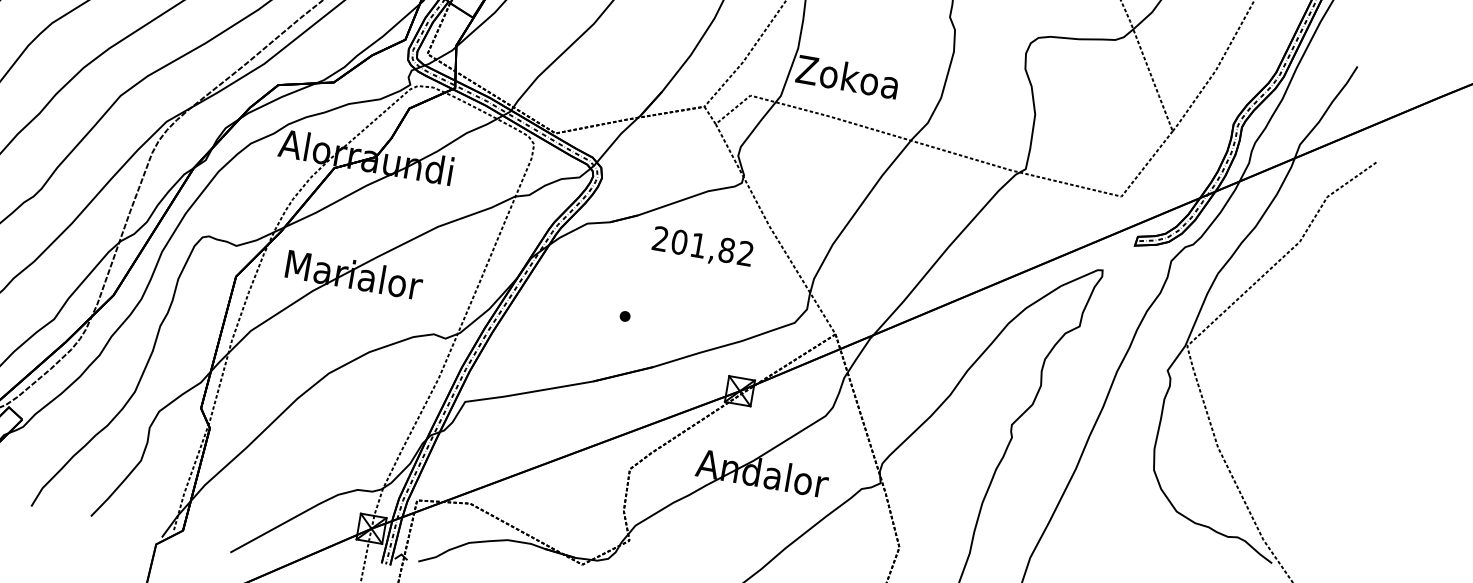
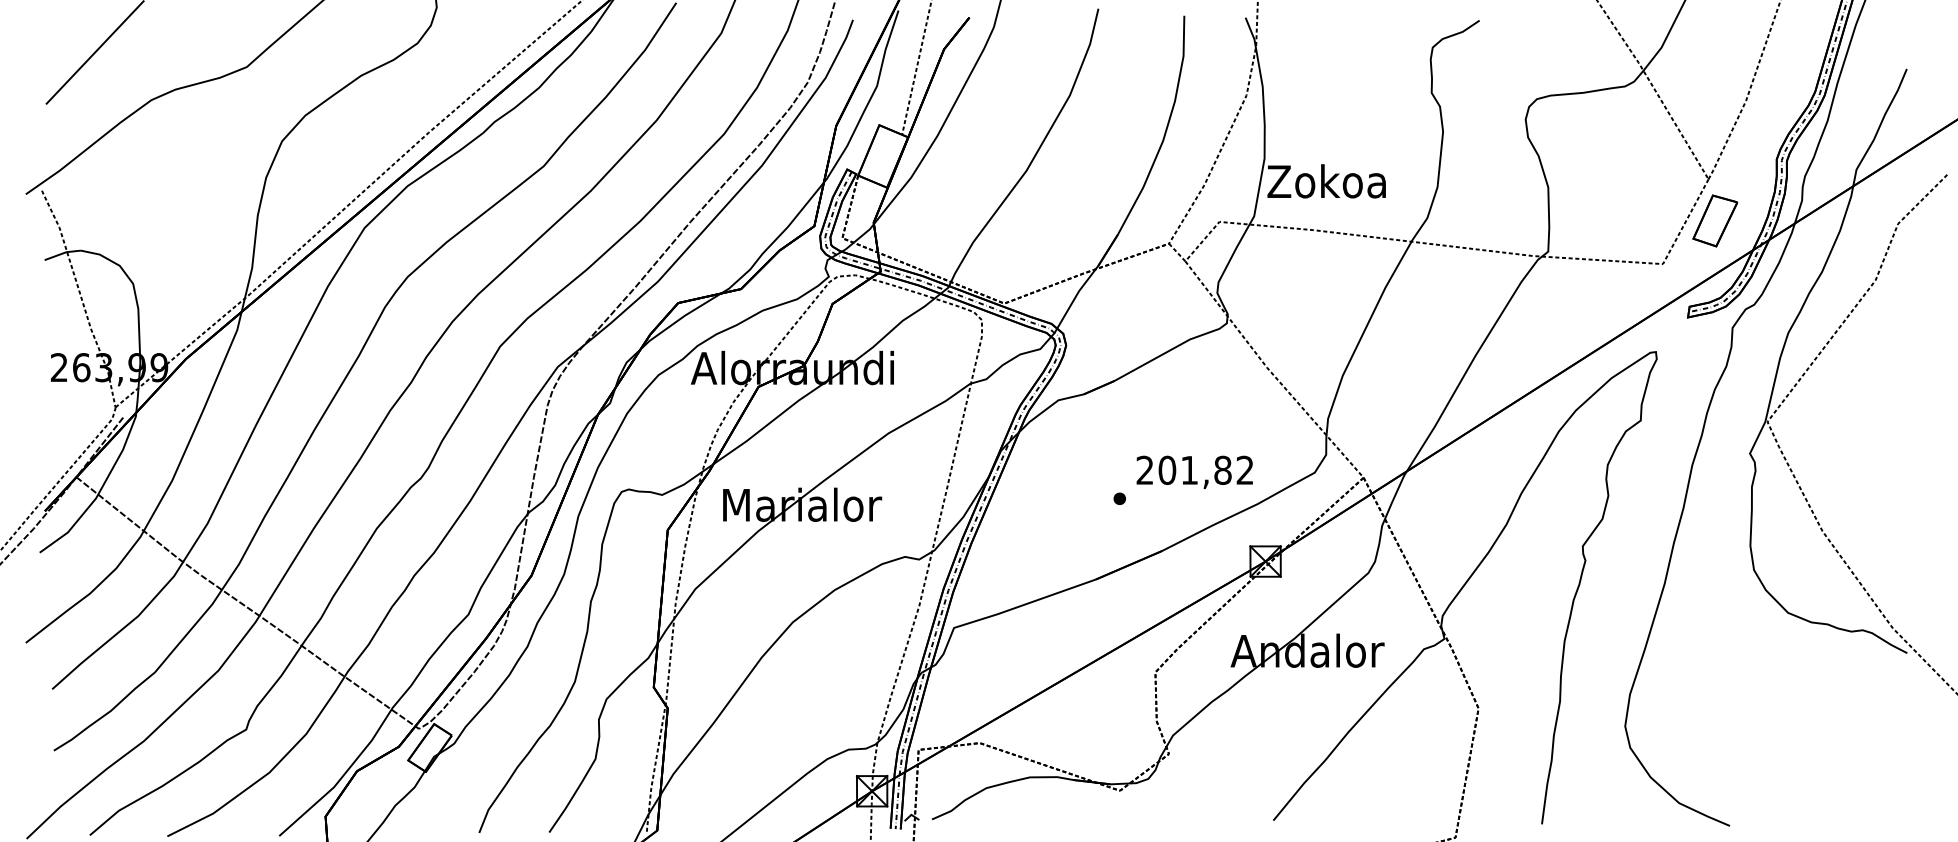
part: (1172, 167) -> (1715, 220), added
text: (702, 247) -> (1194, 471), moved

